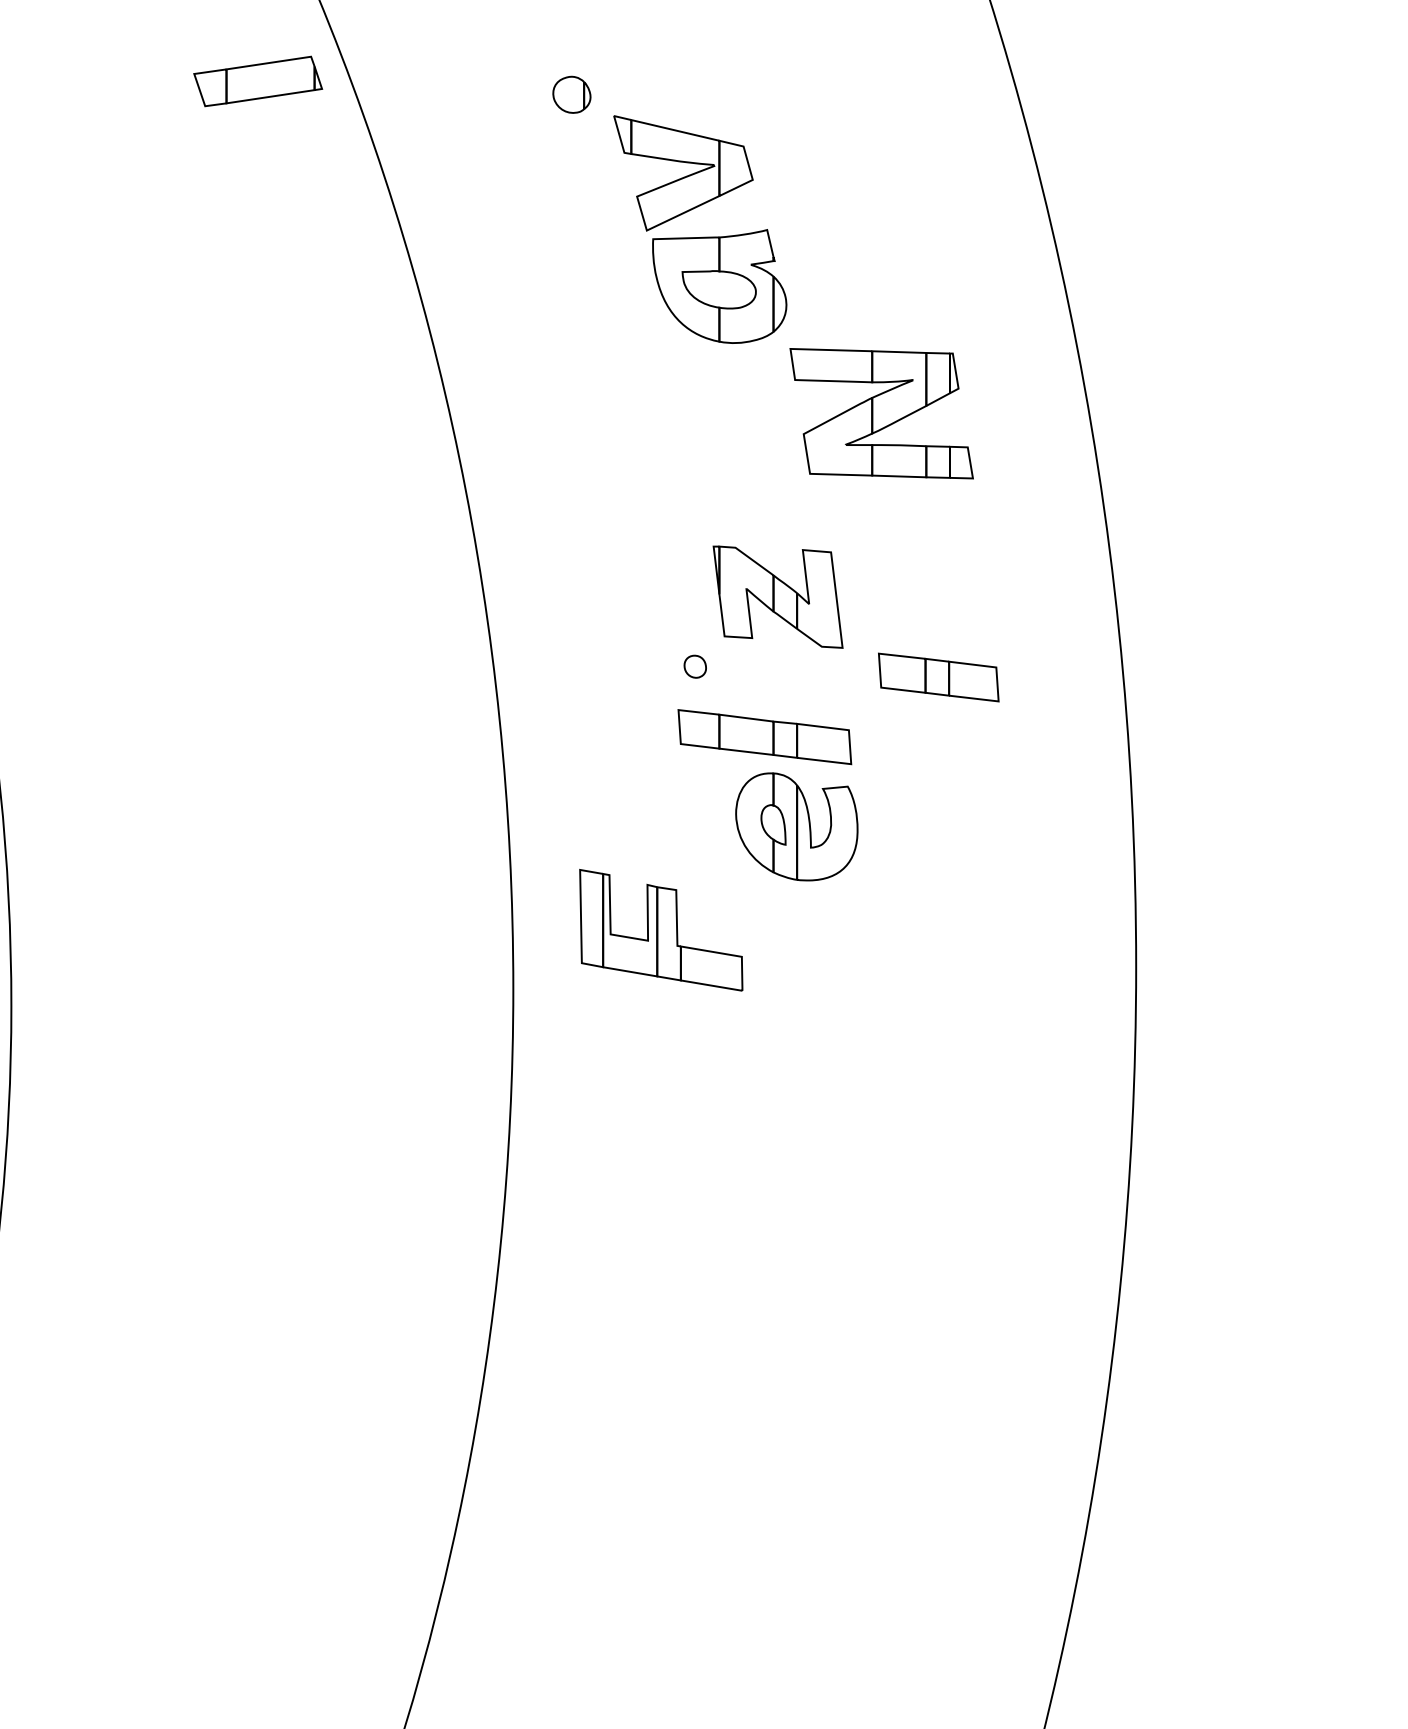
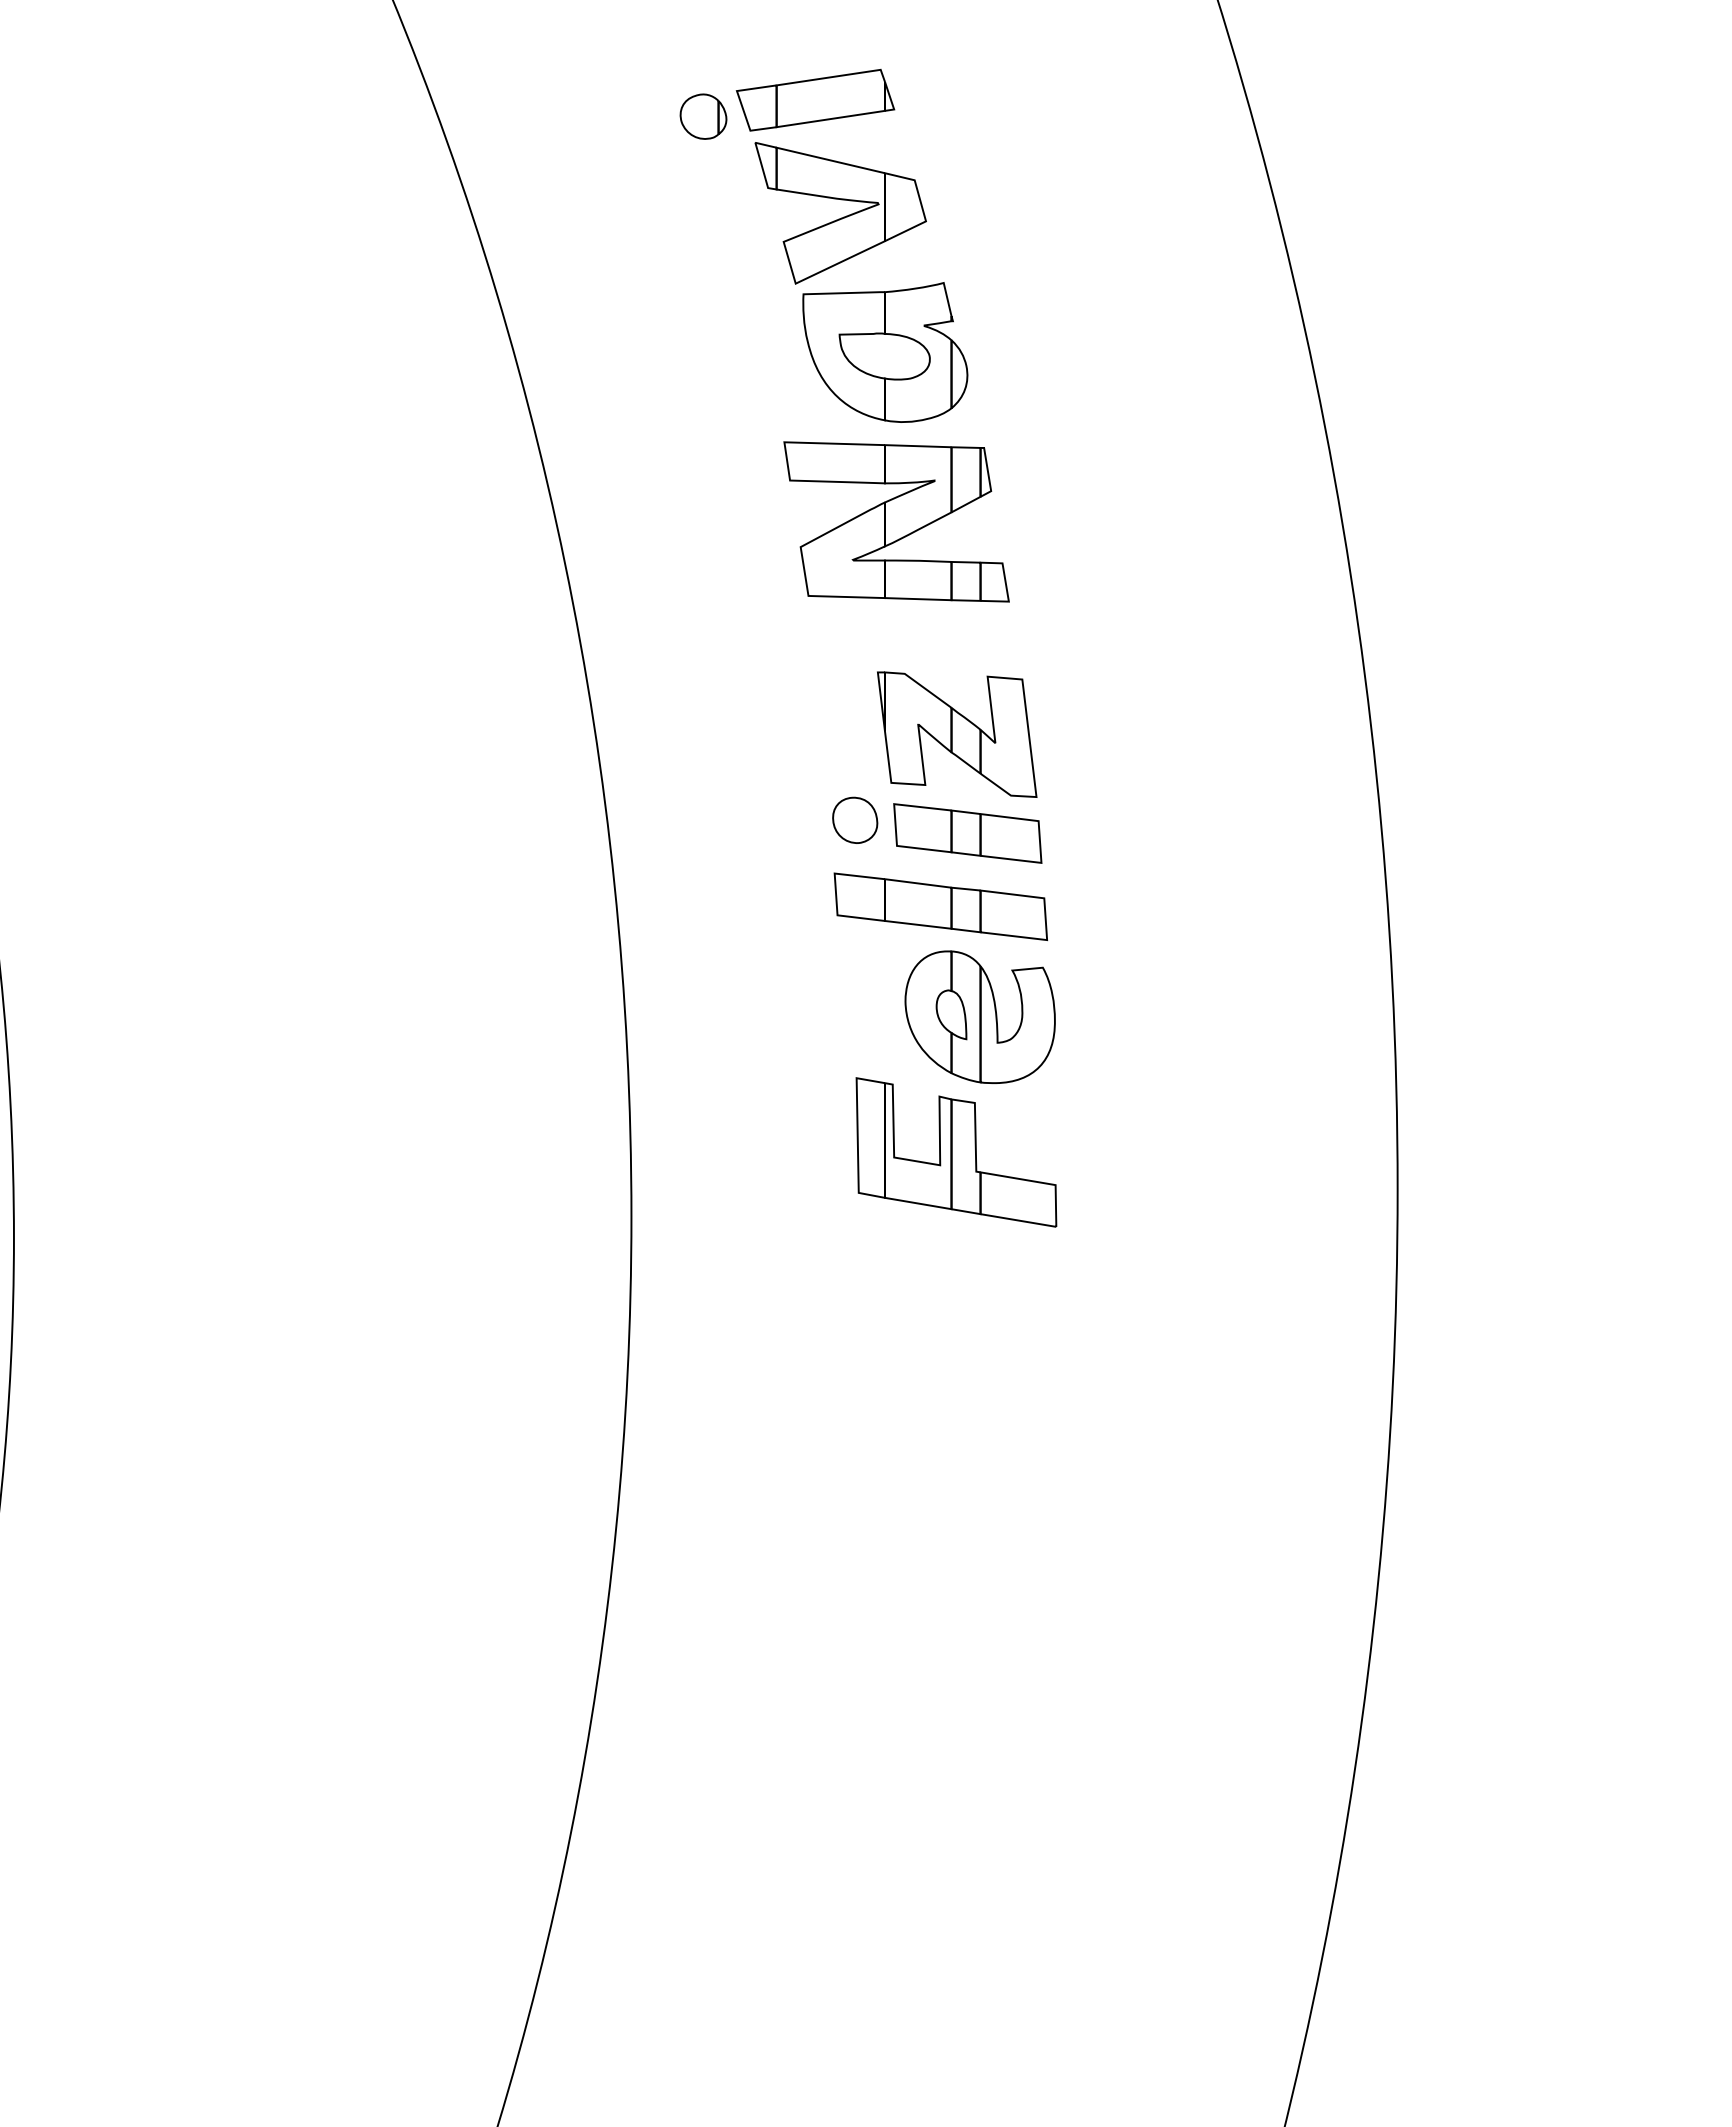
part: (258, 81) -> (815, 100), moved
part: (881, 413) -> (896, 521), moved
part: (695, 666) -> (855, 819), size x1.67
part: (938, 677) -> (967, 833), moved
part: (661, 930) -> (956, 1152), moved

